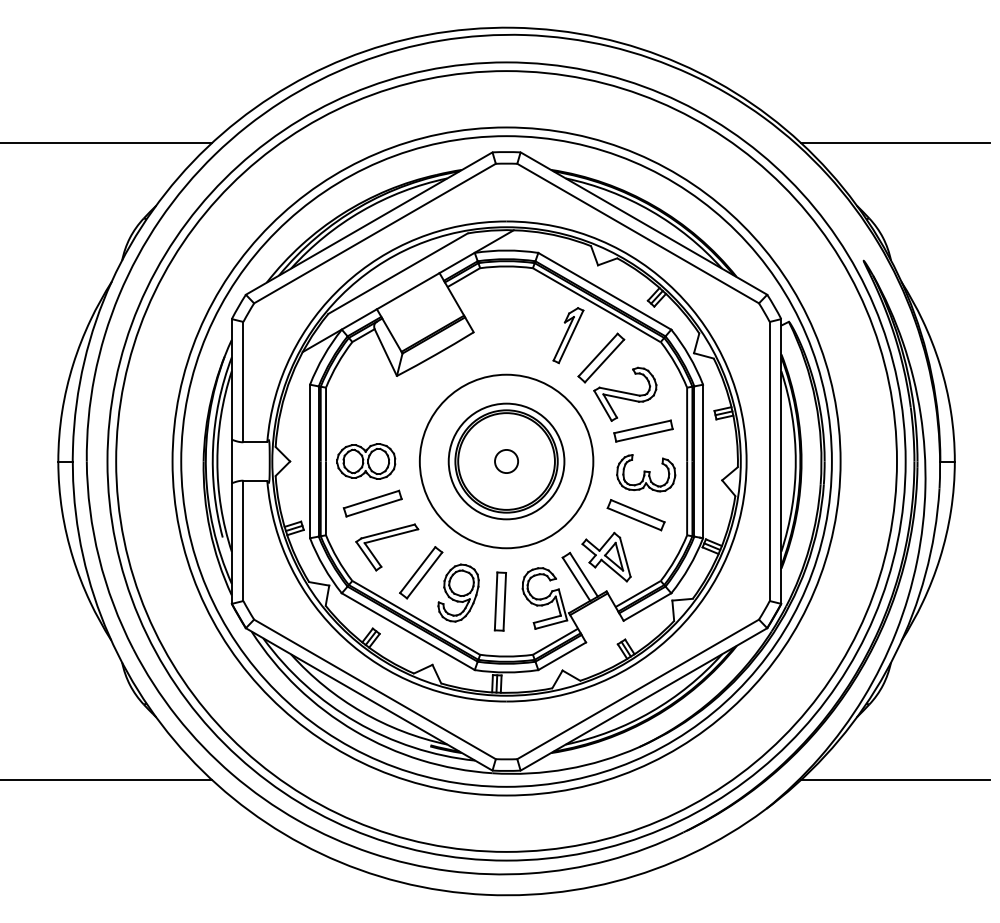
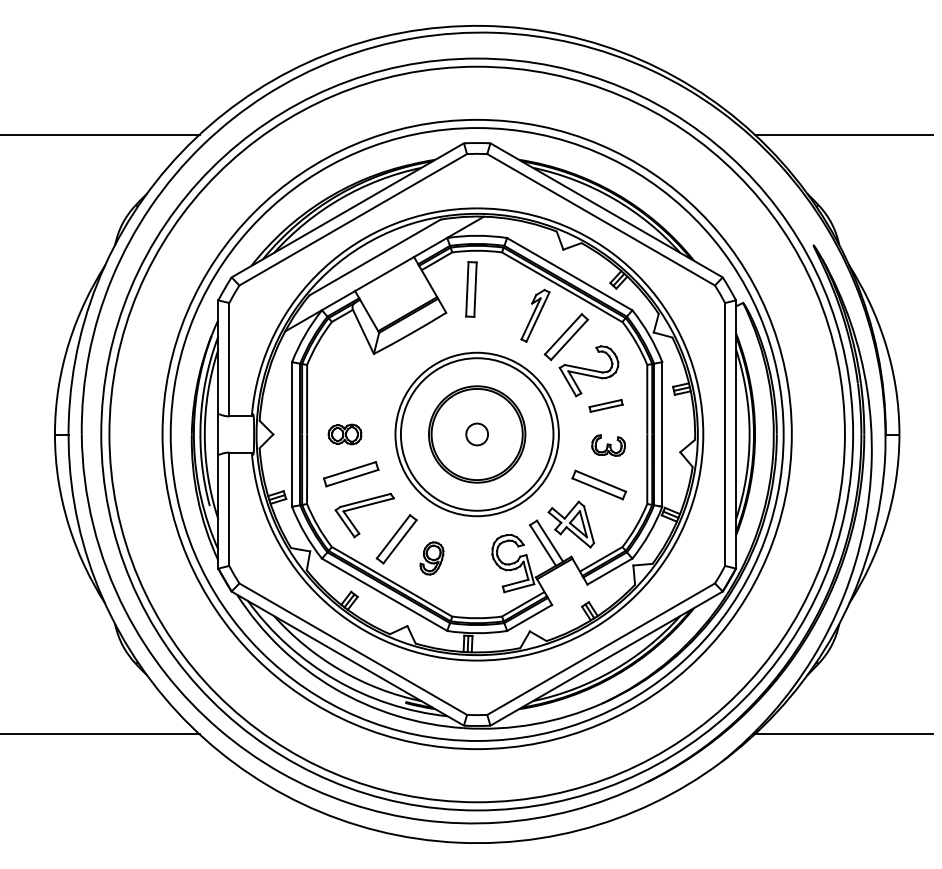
part: (642, 430) -> (605, 405), size x0.6
part: (365, 461) -> (344, 434), size x0.6
circle: (505, 461) -> (476, 434), size x1.4
part: (645, 473) -> (608, 445), size x0.6
part: (458, 593) -> (431, 558), size x0.6
part: (500, 601) -> (471, 289), moved

